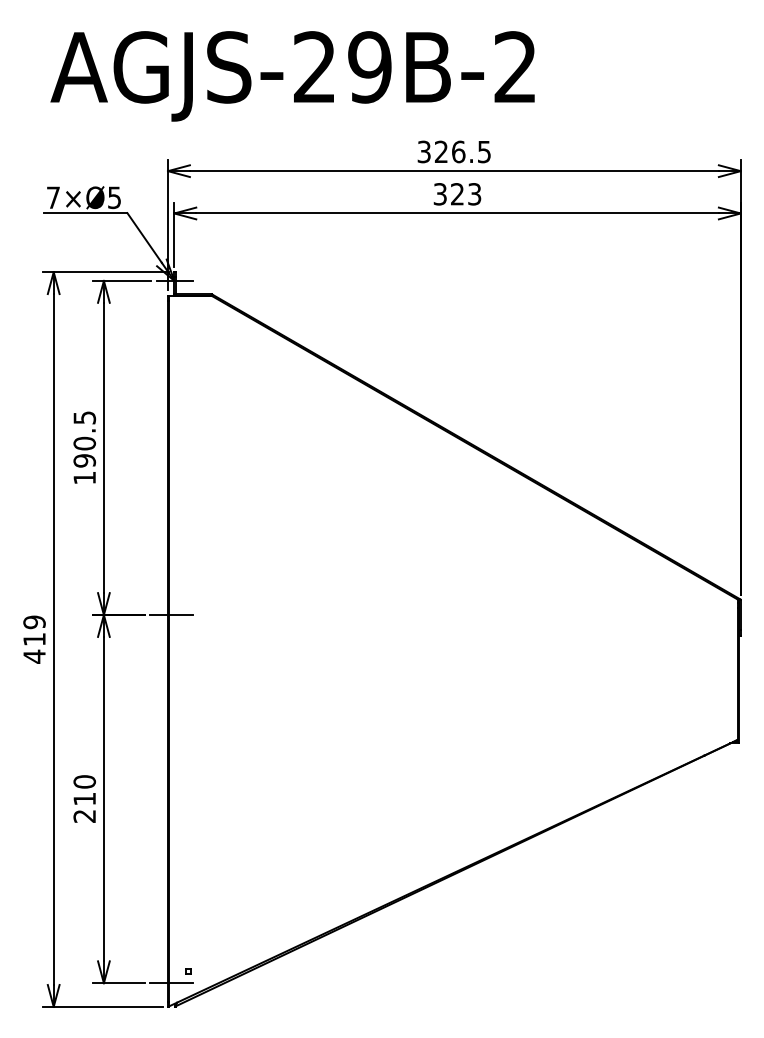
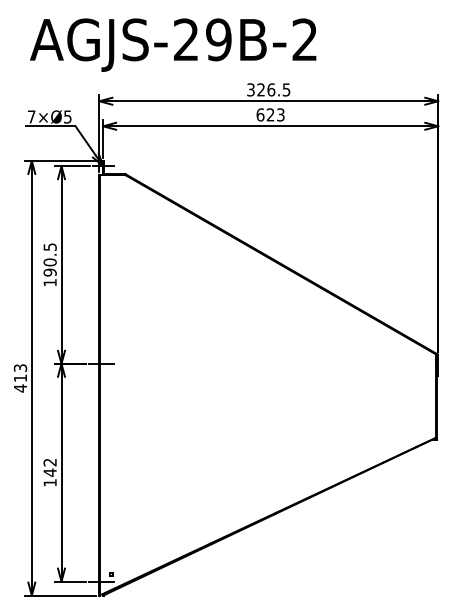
text: (440, 193) -> (260, 114), 323 -> 623
text: (34, 622) -> (20, 368), 419 -> 413
text: (83, 798) -> (49, 472), 210 -> 142

